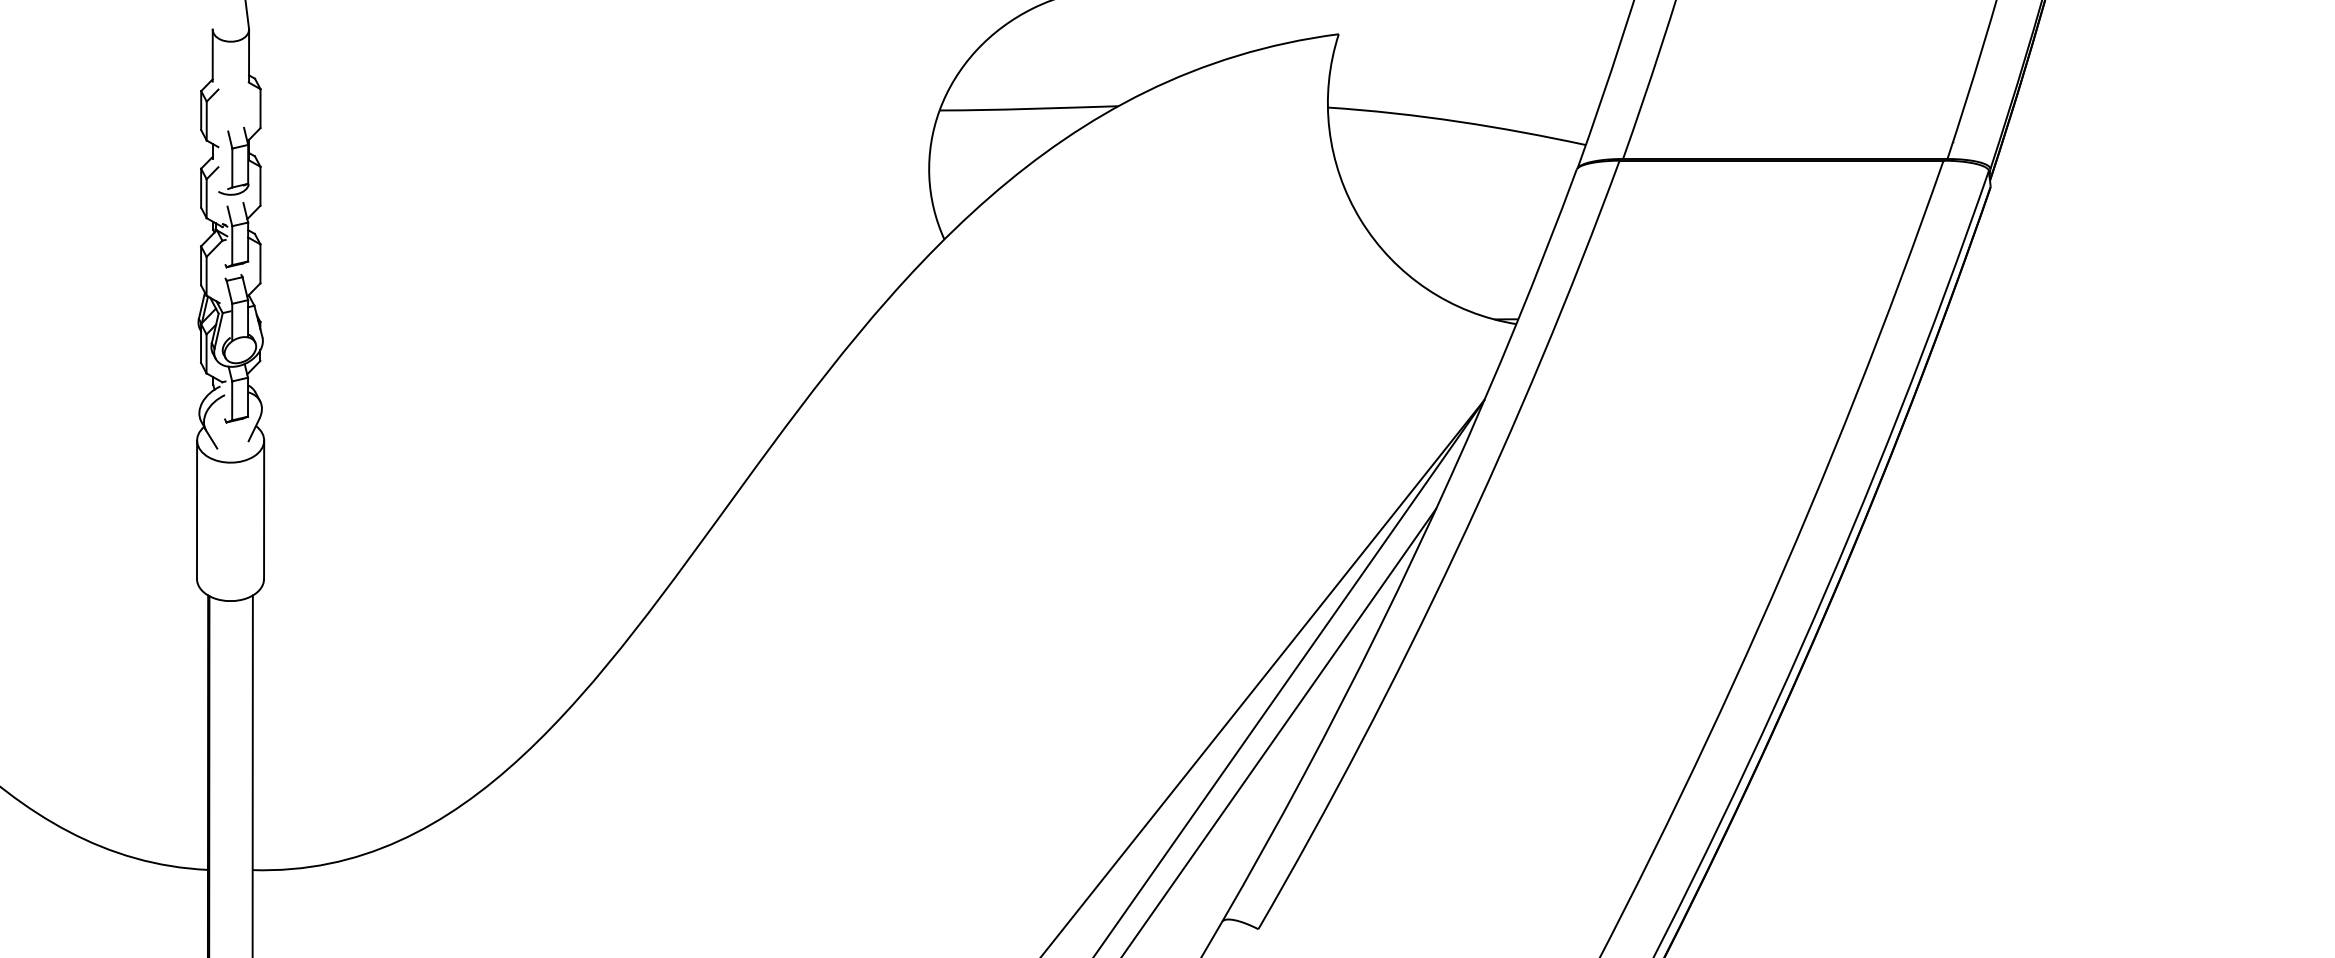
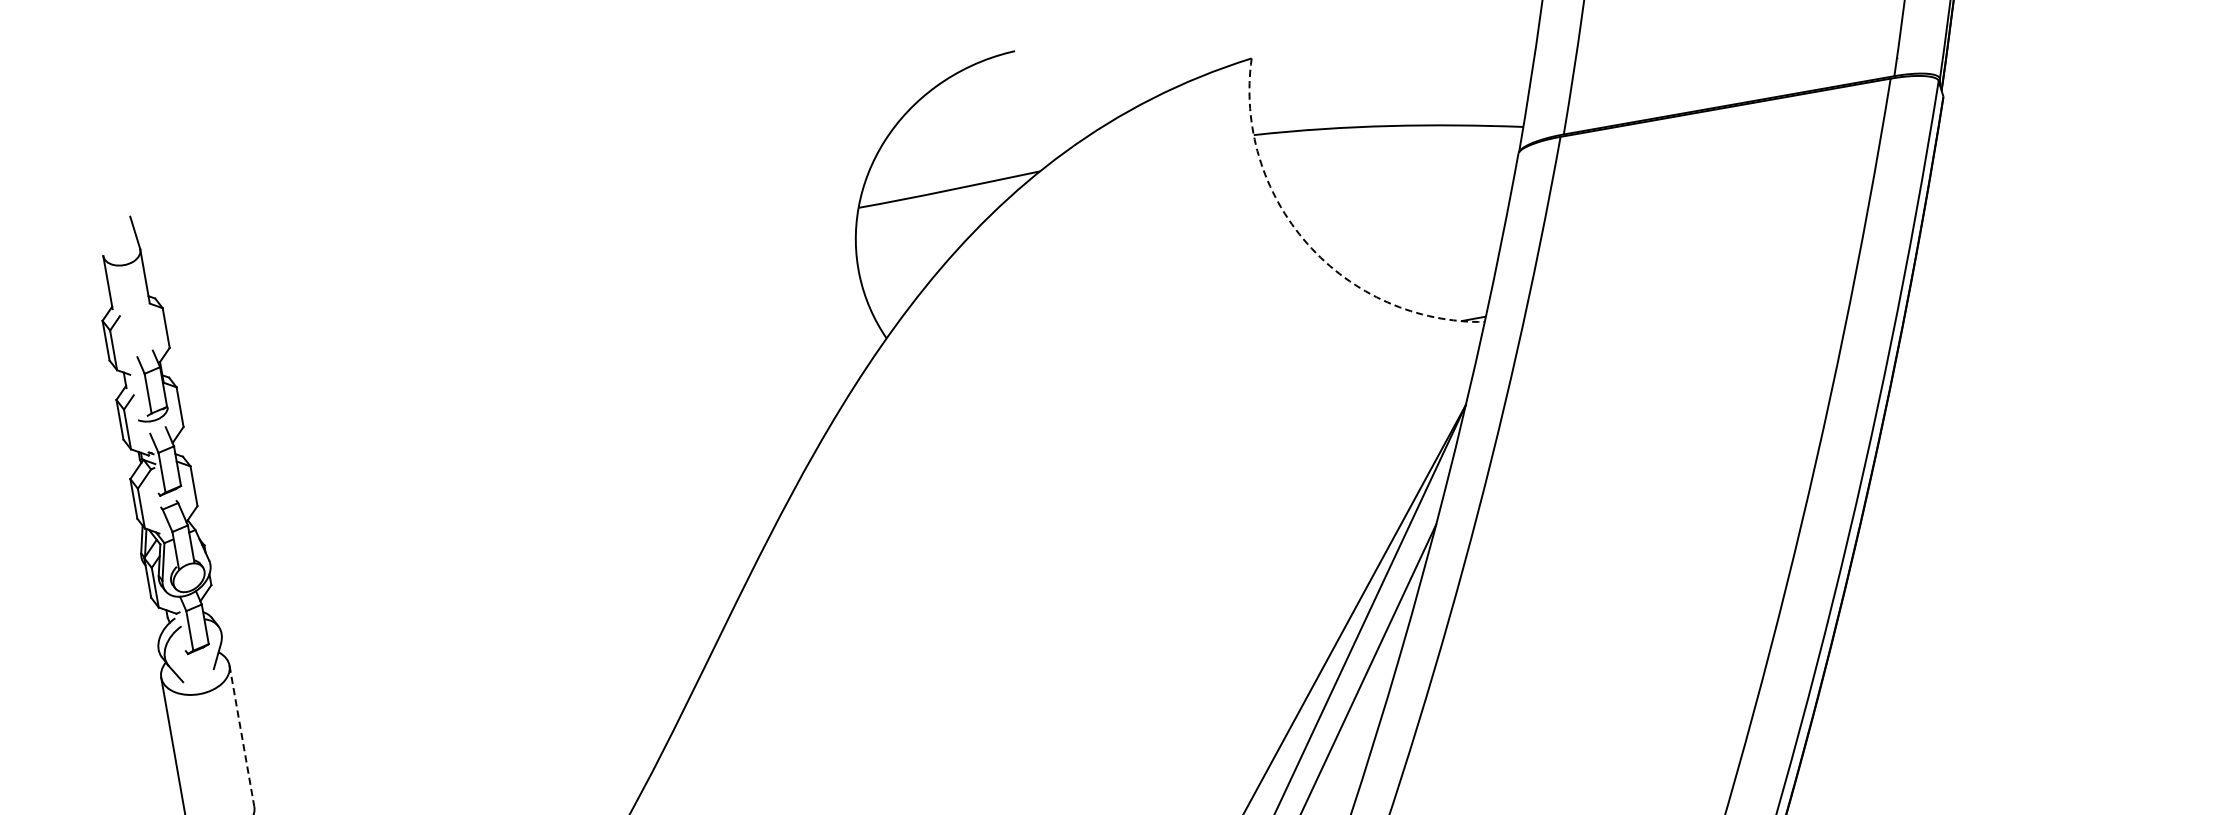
arc: (1360, 220) -> (1307, 244), solid -> dashed
line: (264, 510) -> (242, 736), solid -> dashed

